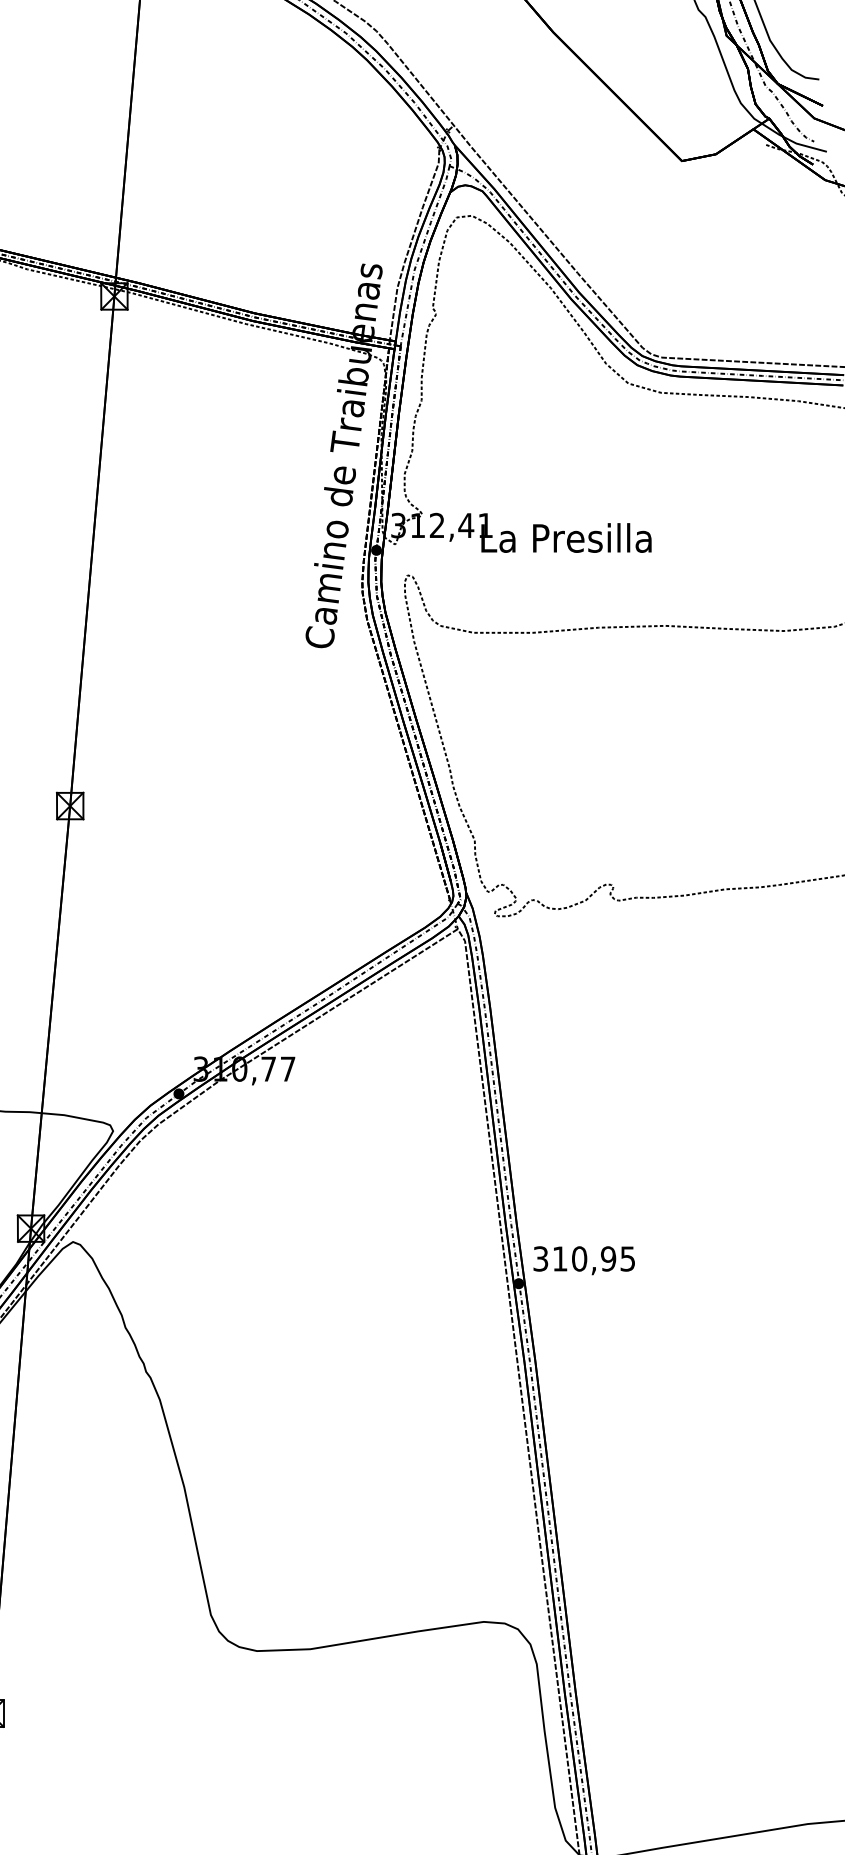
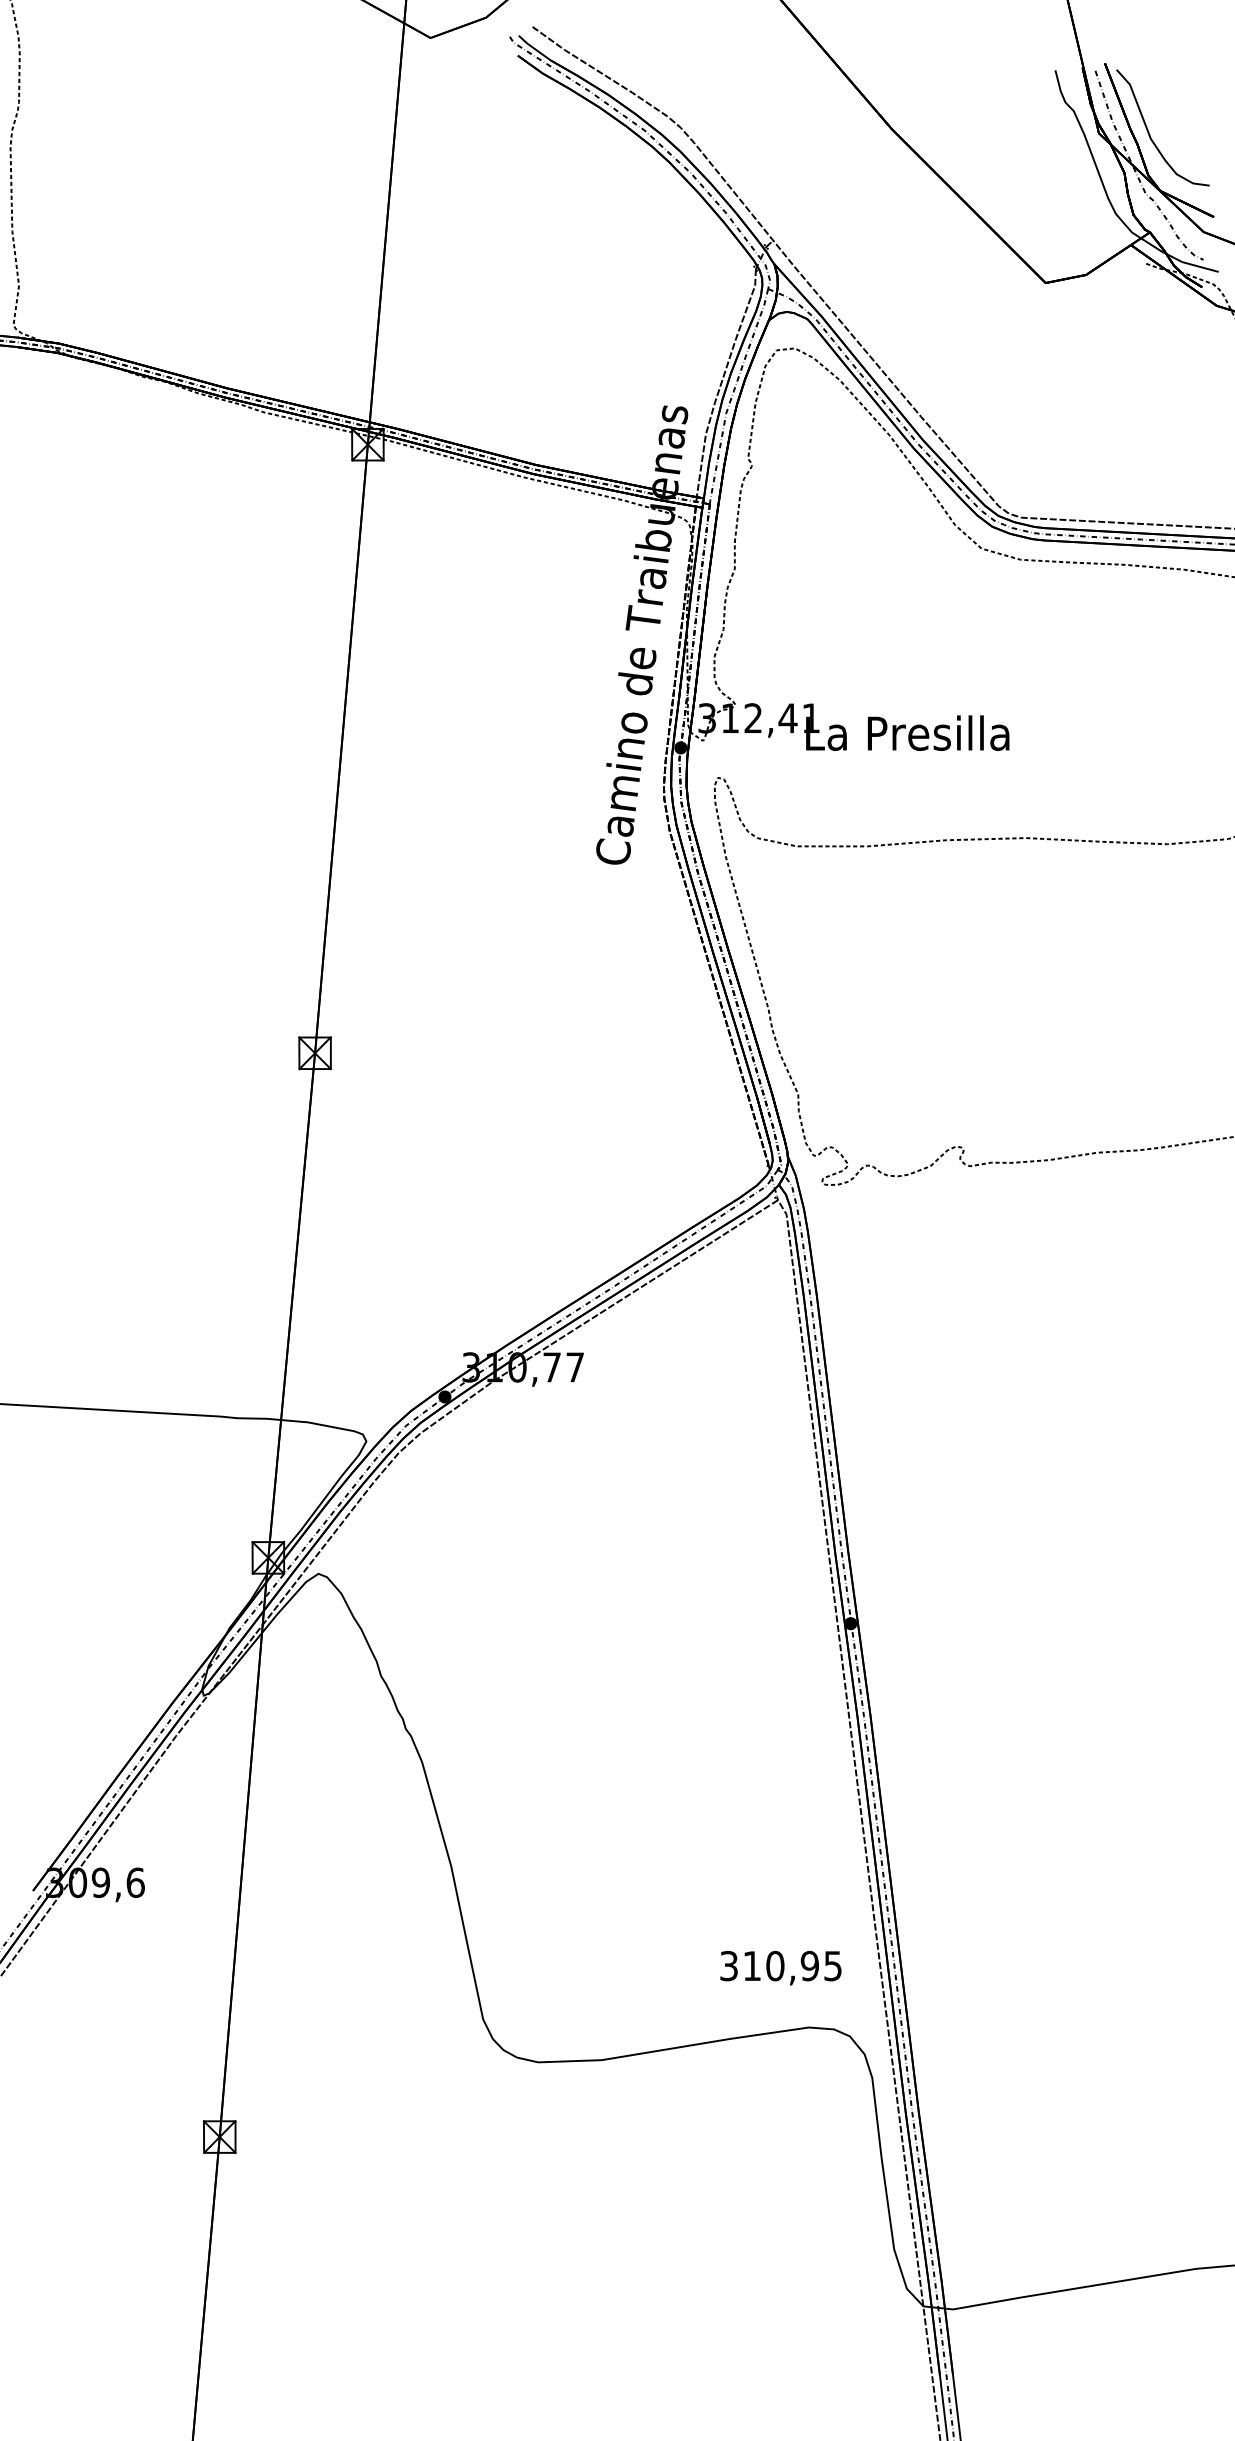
text: (583, 1260) -> (780, 1967), moved

